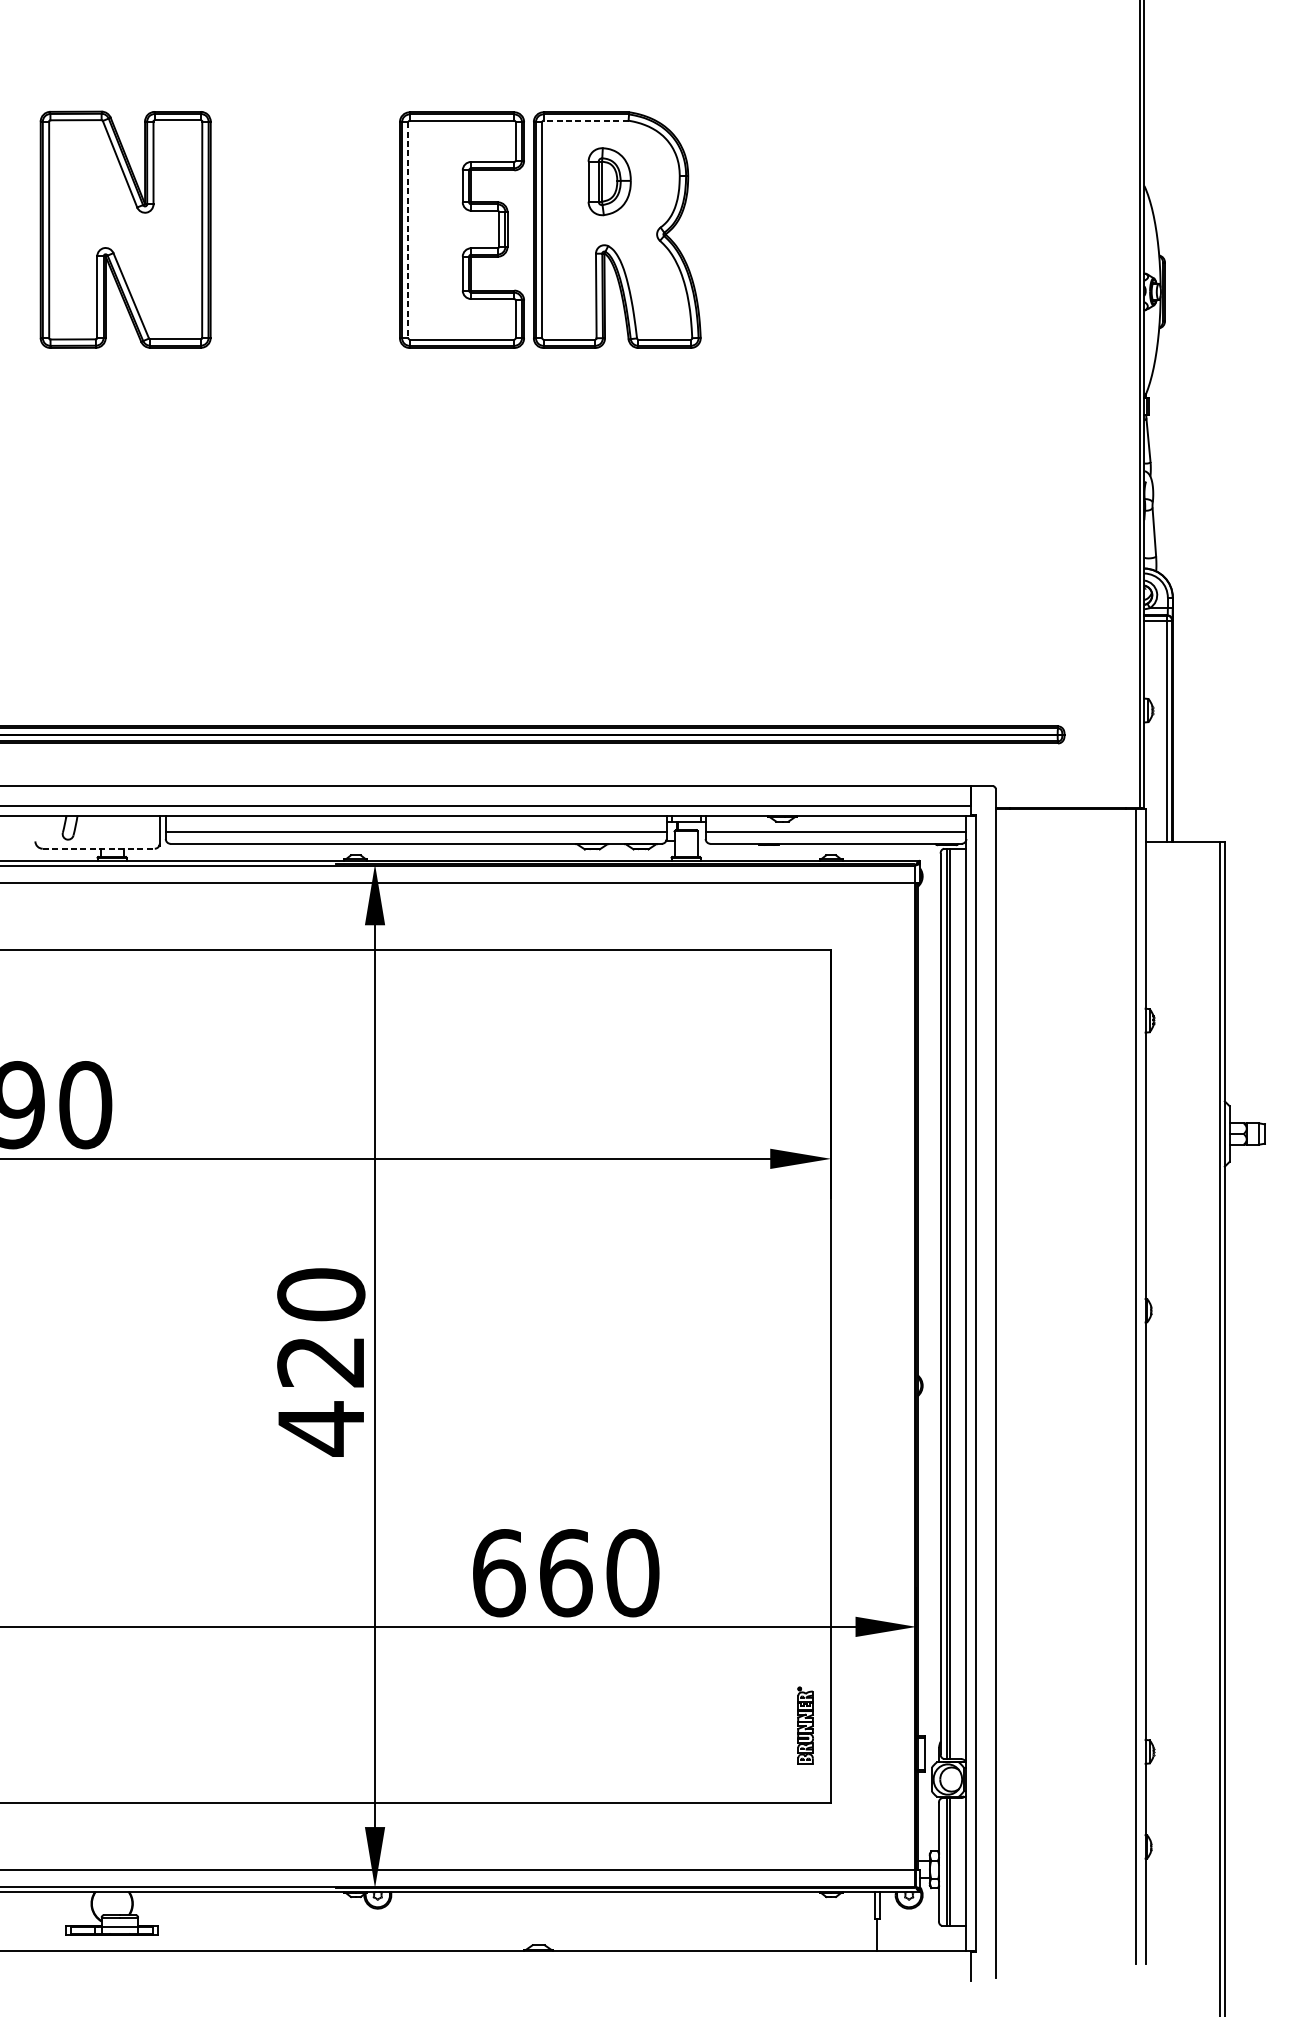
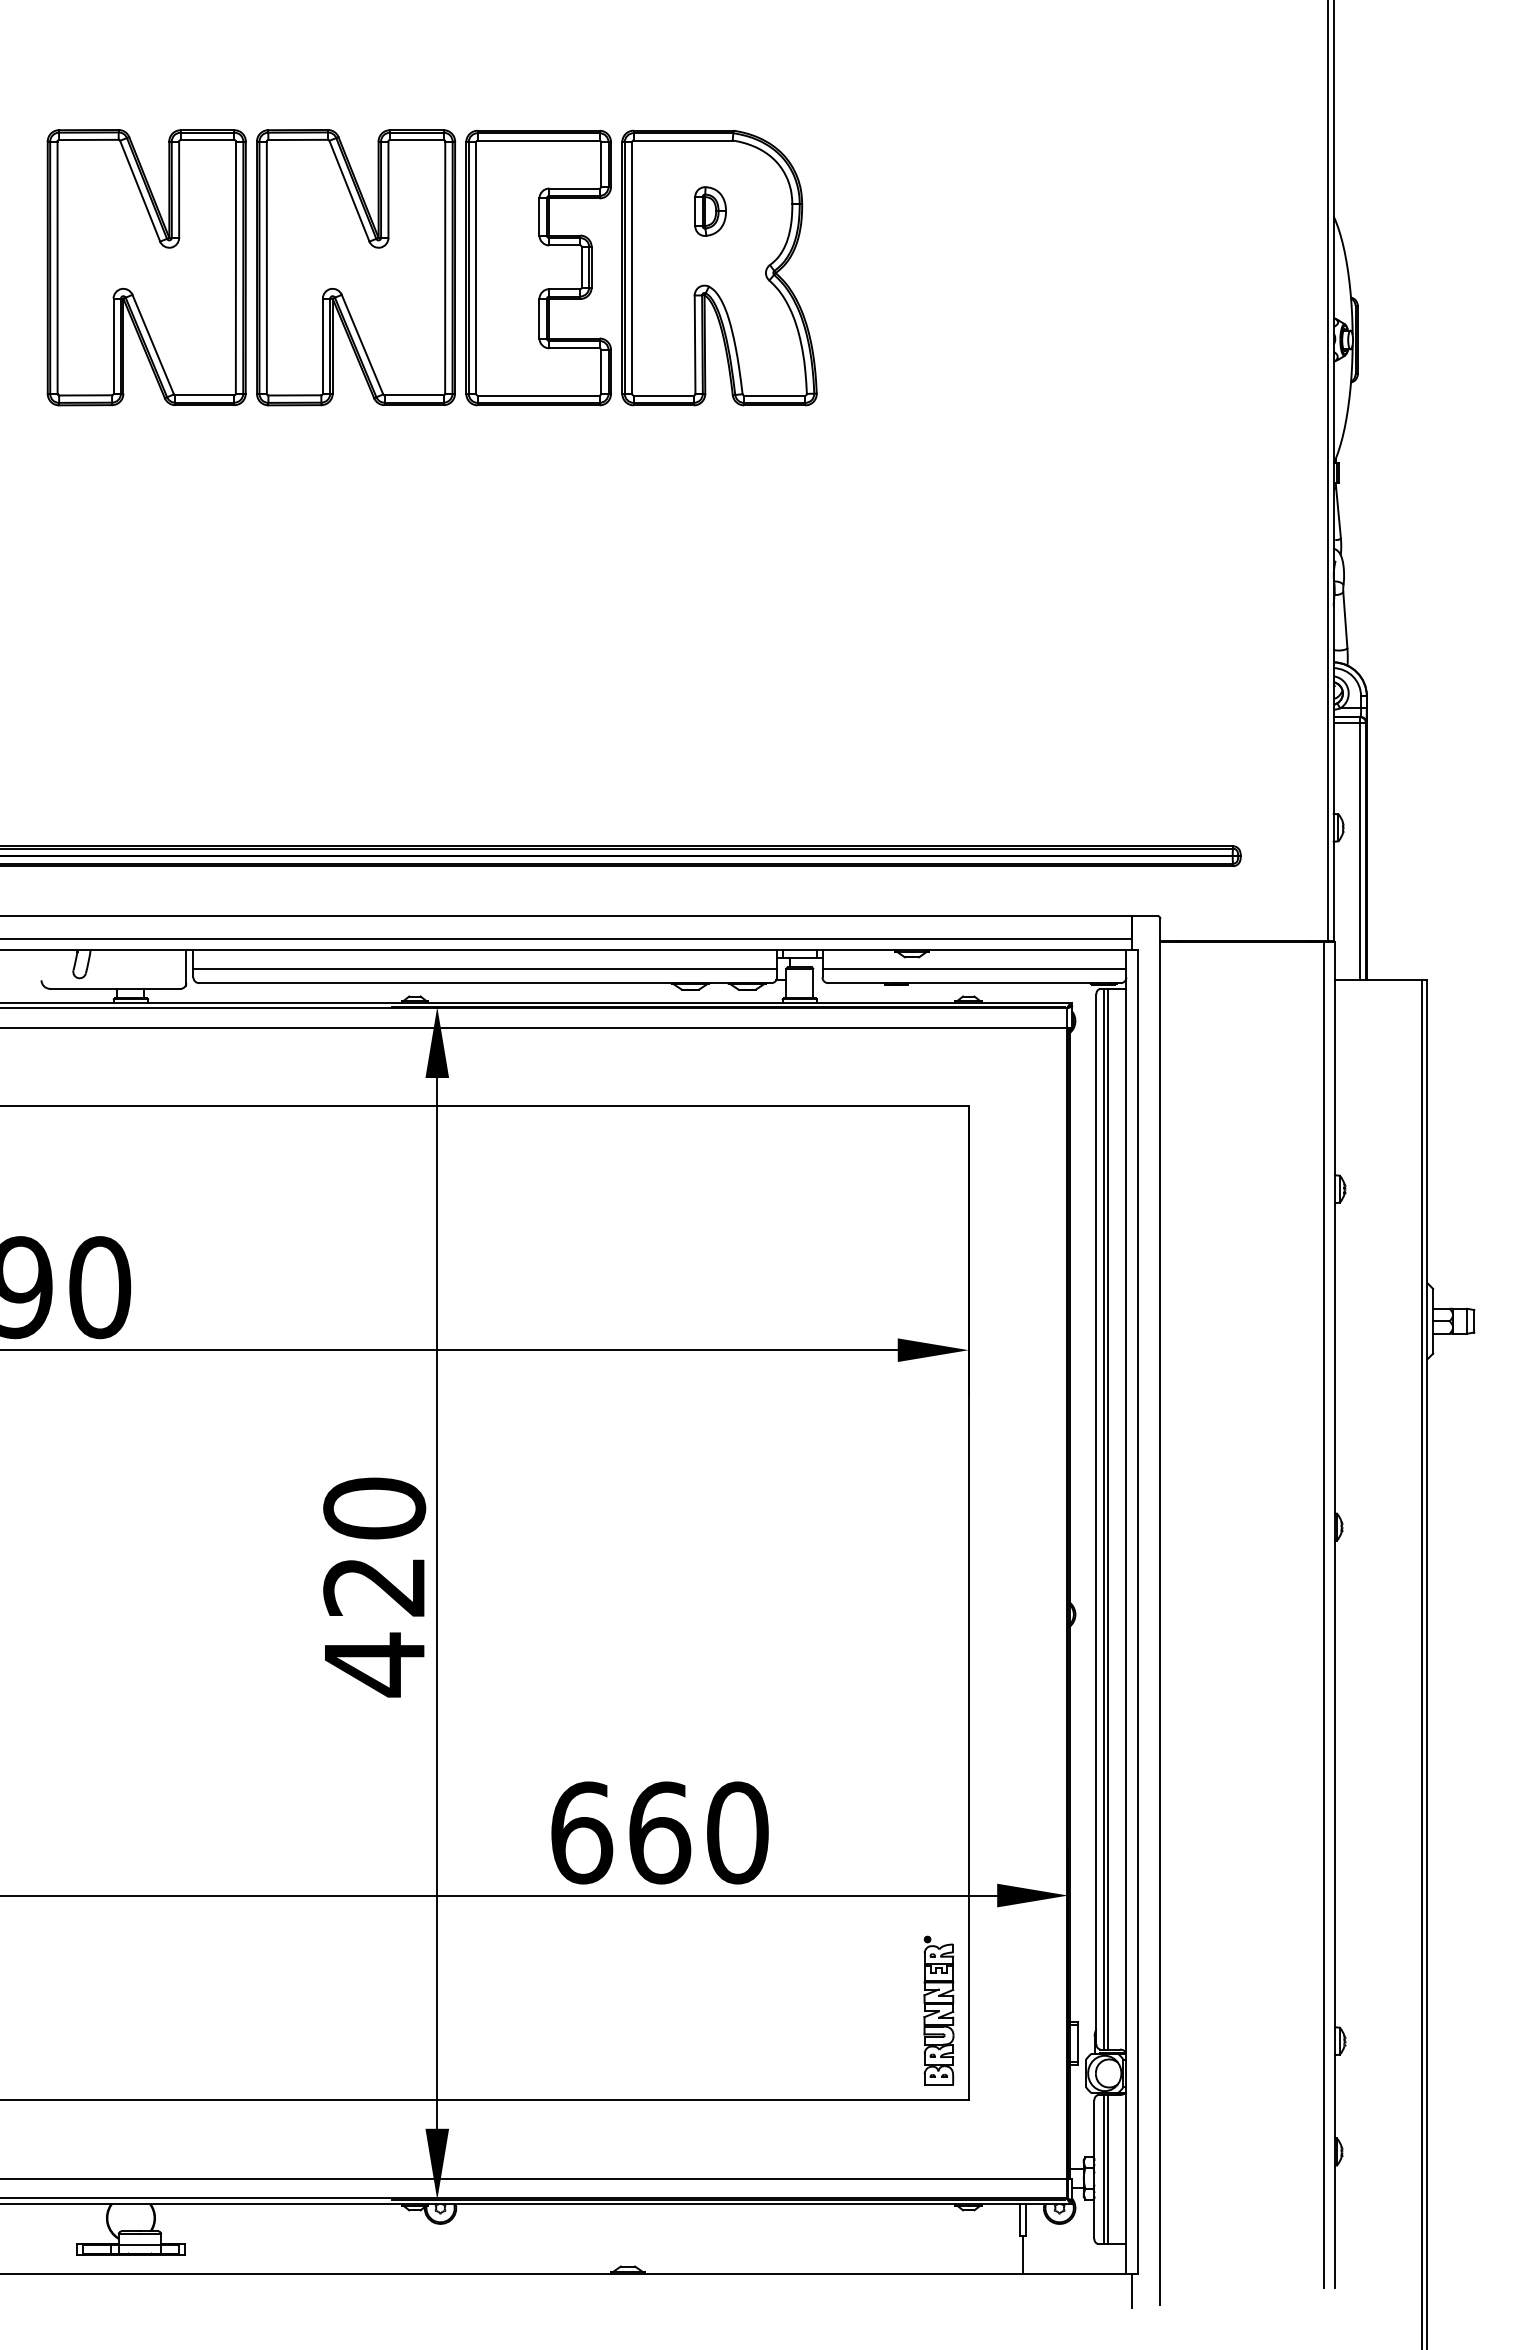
line: (586, 120) -> (683, 140), dashed -> solid
part: (609, 181) -> (710, 211), size x0.62
part: (305, 229) -> (356, 267), added
line: (408, 230) -> (476, 268), dashed -> solid
line: (98, 848) -> (115, 988), dashed -> solid
part: (805, 1725) -> (938, 2010), size x1.67

